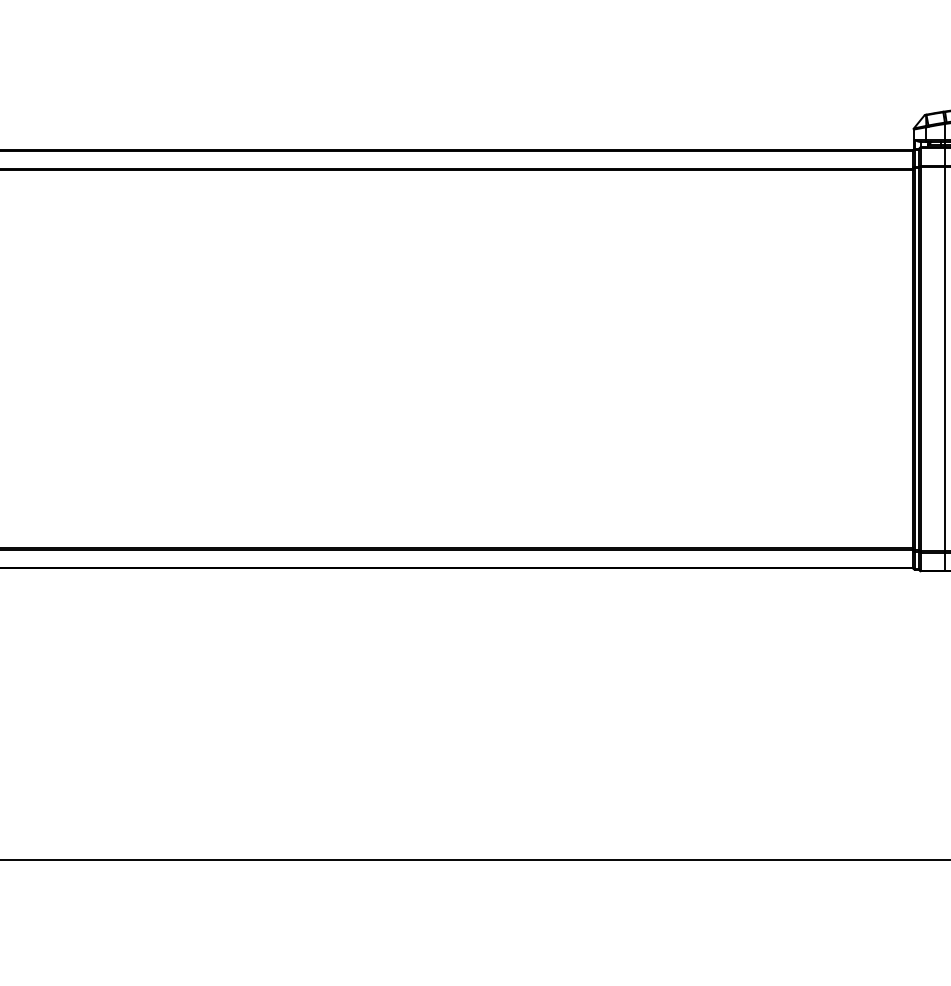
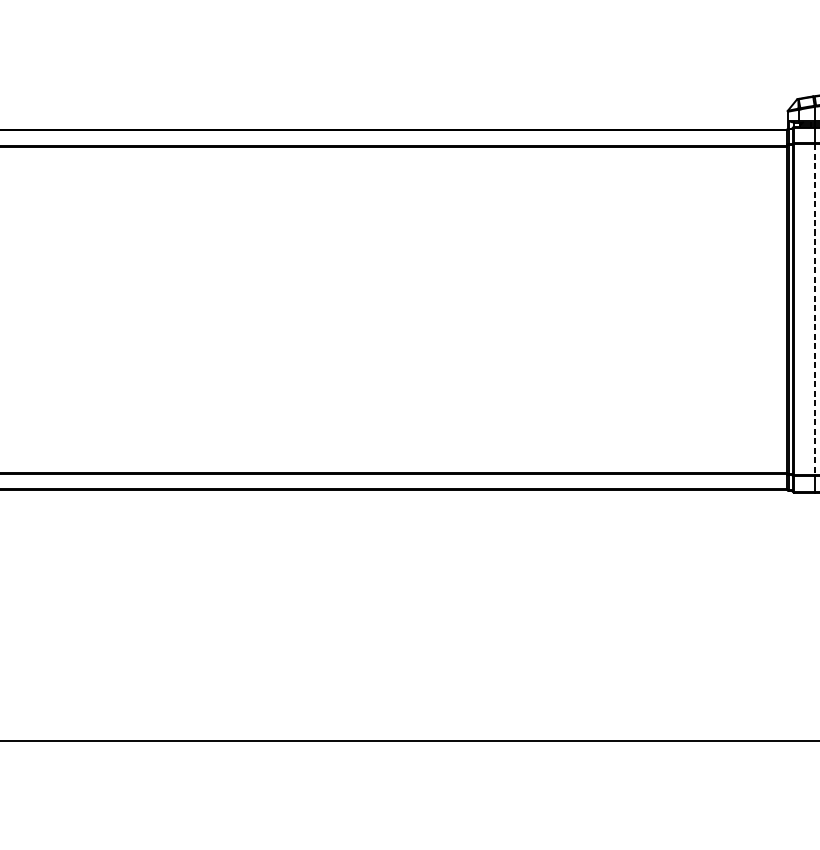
line: (945, 359) -> (815, 309), solid -> dashed

